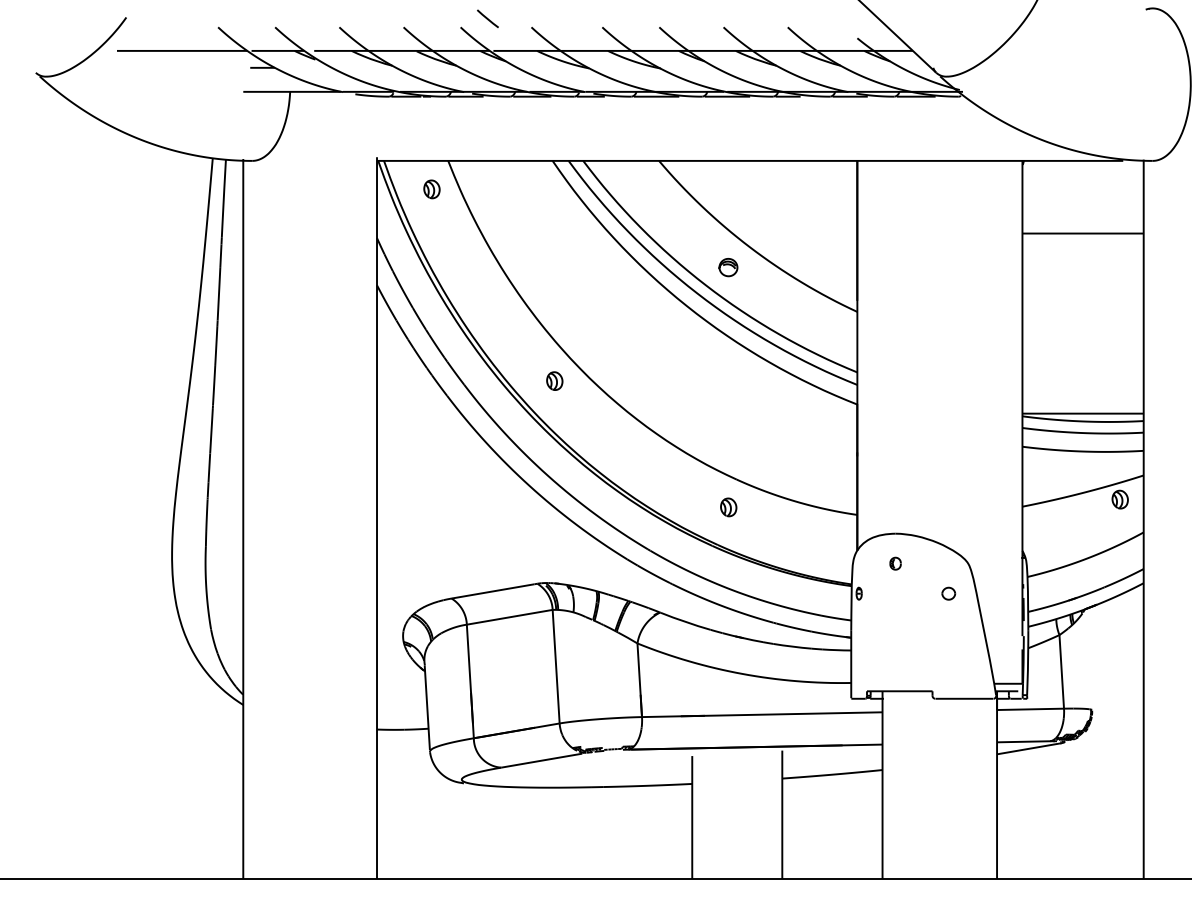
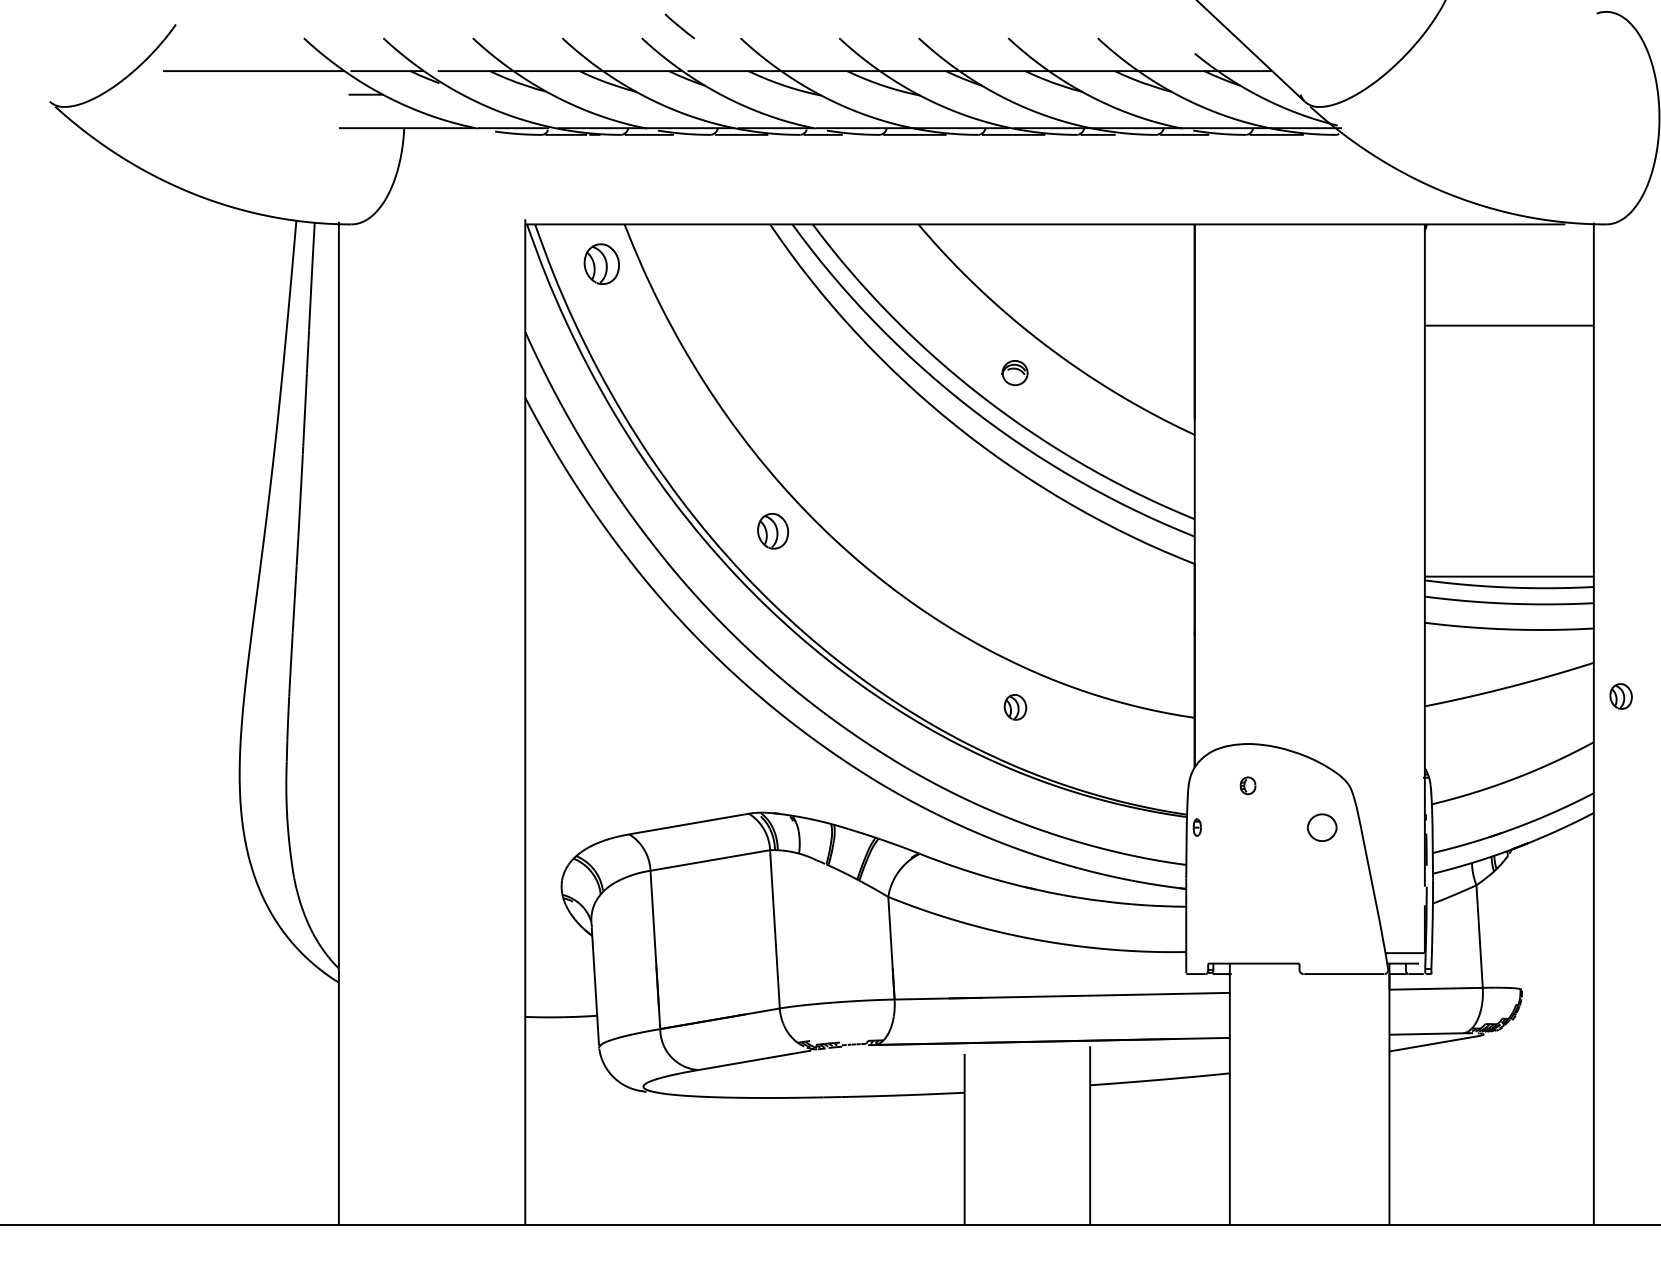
part: (431, 188) -> (601, 263), size x1.6
part: (554, 381) -> (772, 531), size x1.4
part: (1119, 499) -> (1620, 696), moved
part: (948, 593) -> (1321, 827), size x1.6

